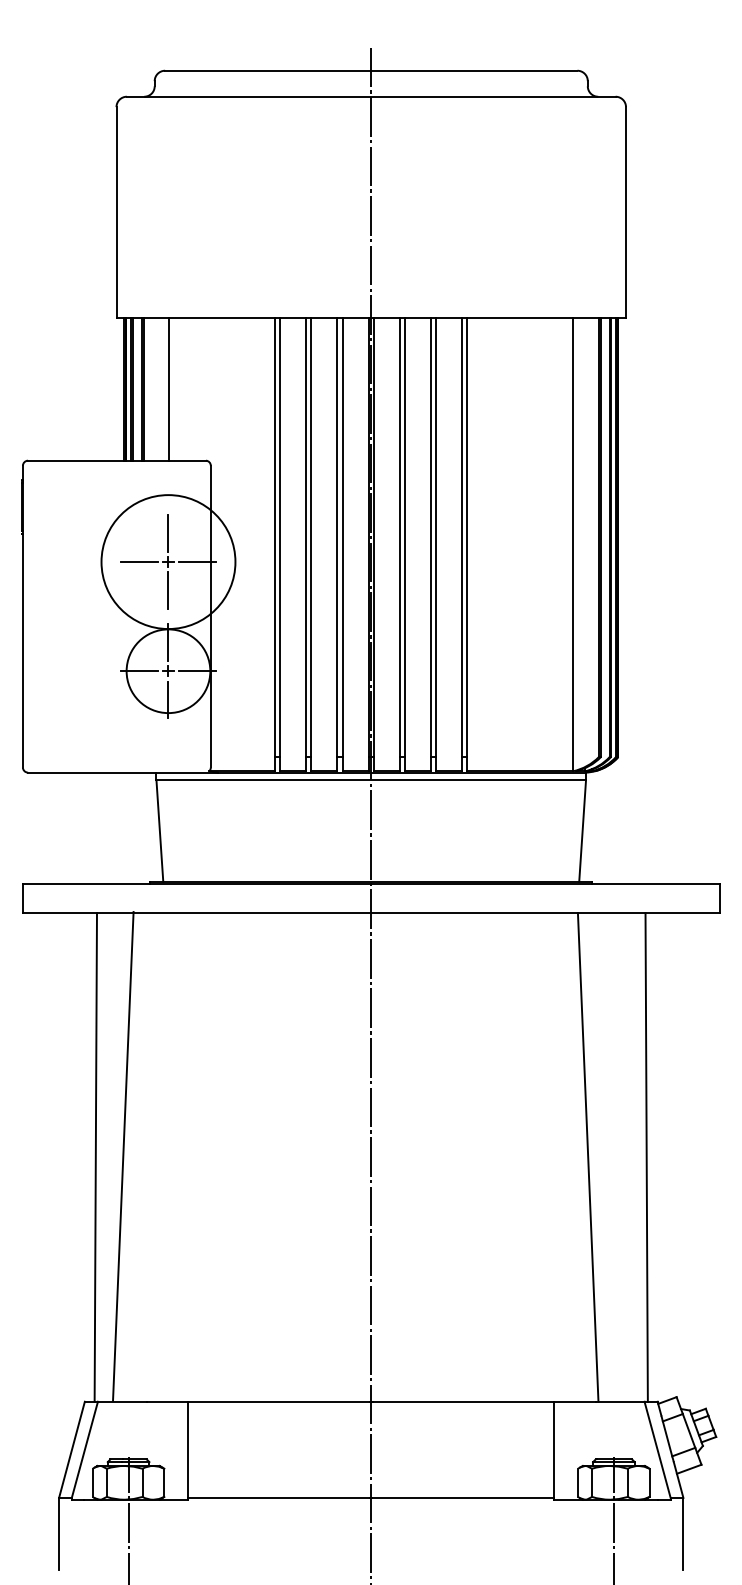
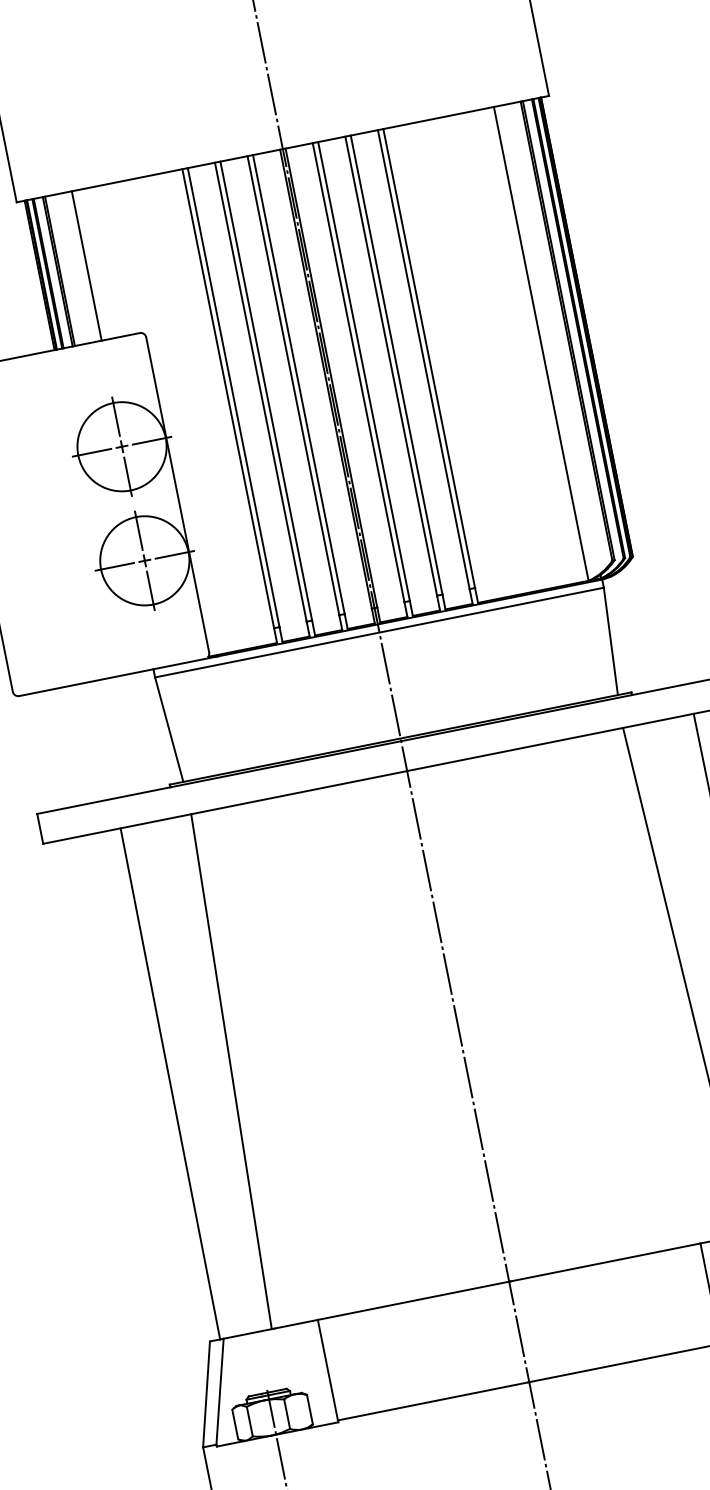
circle: (168, 561) -> (121, 446), size x0.62
line: (123, 1156) -> (231, 1071), moved

